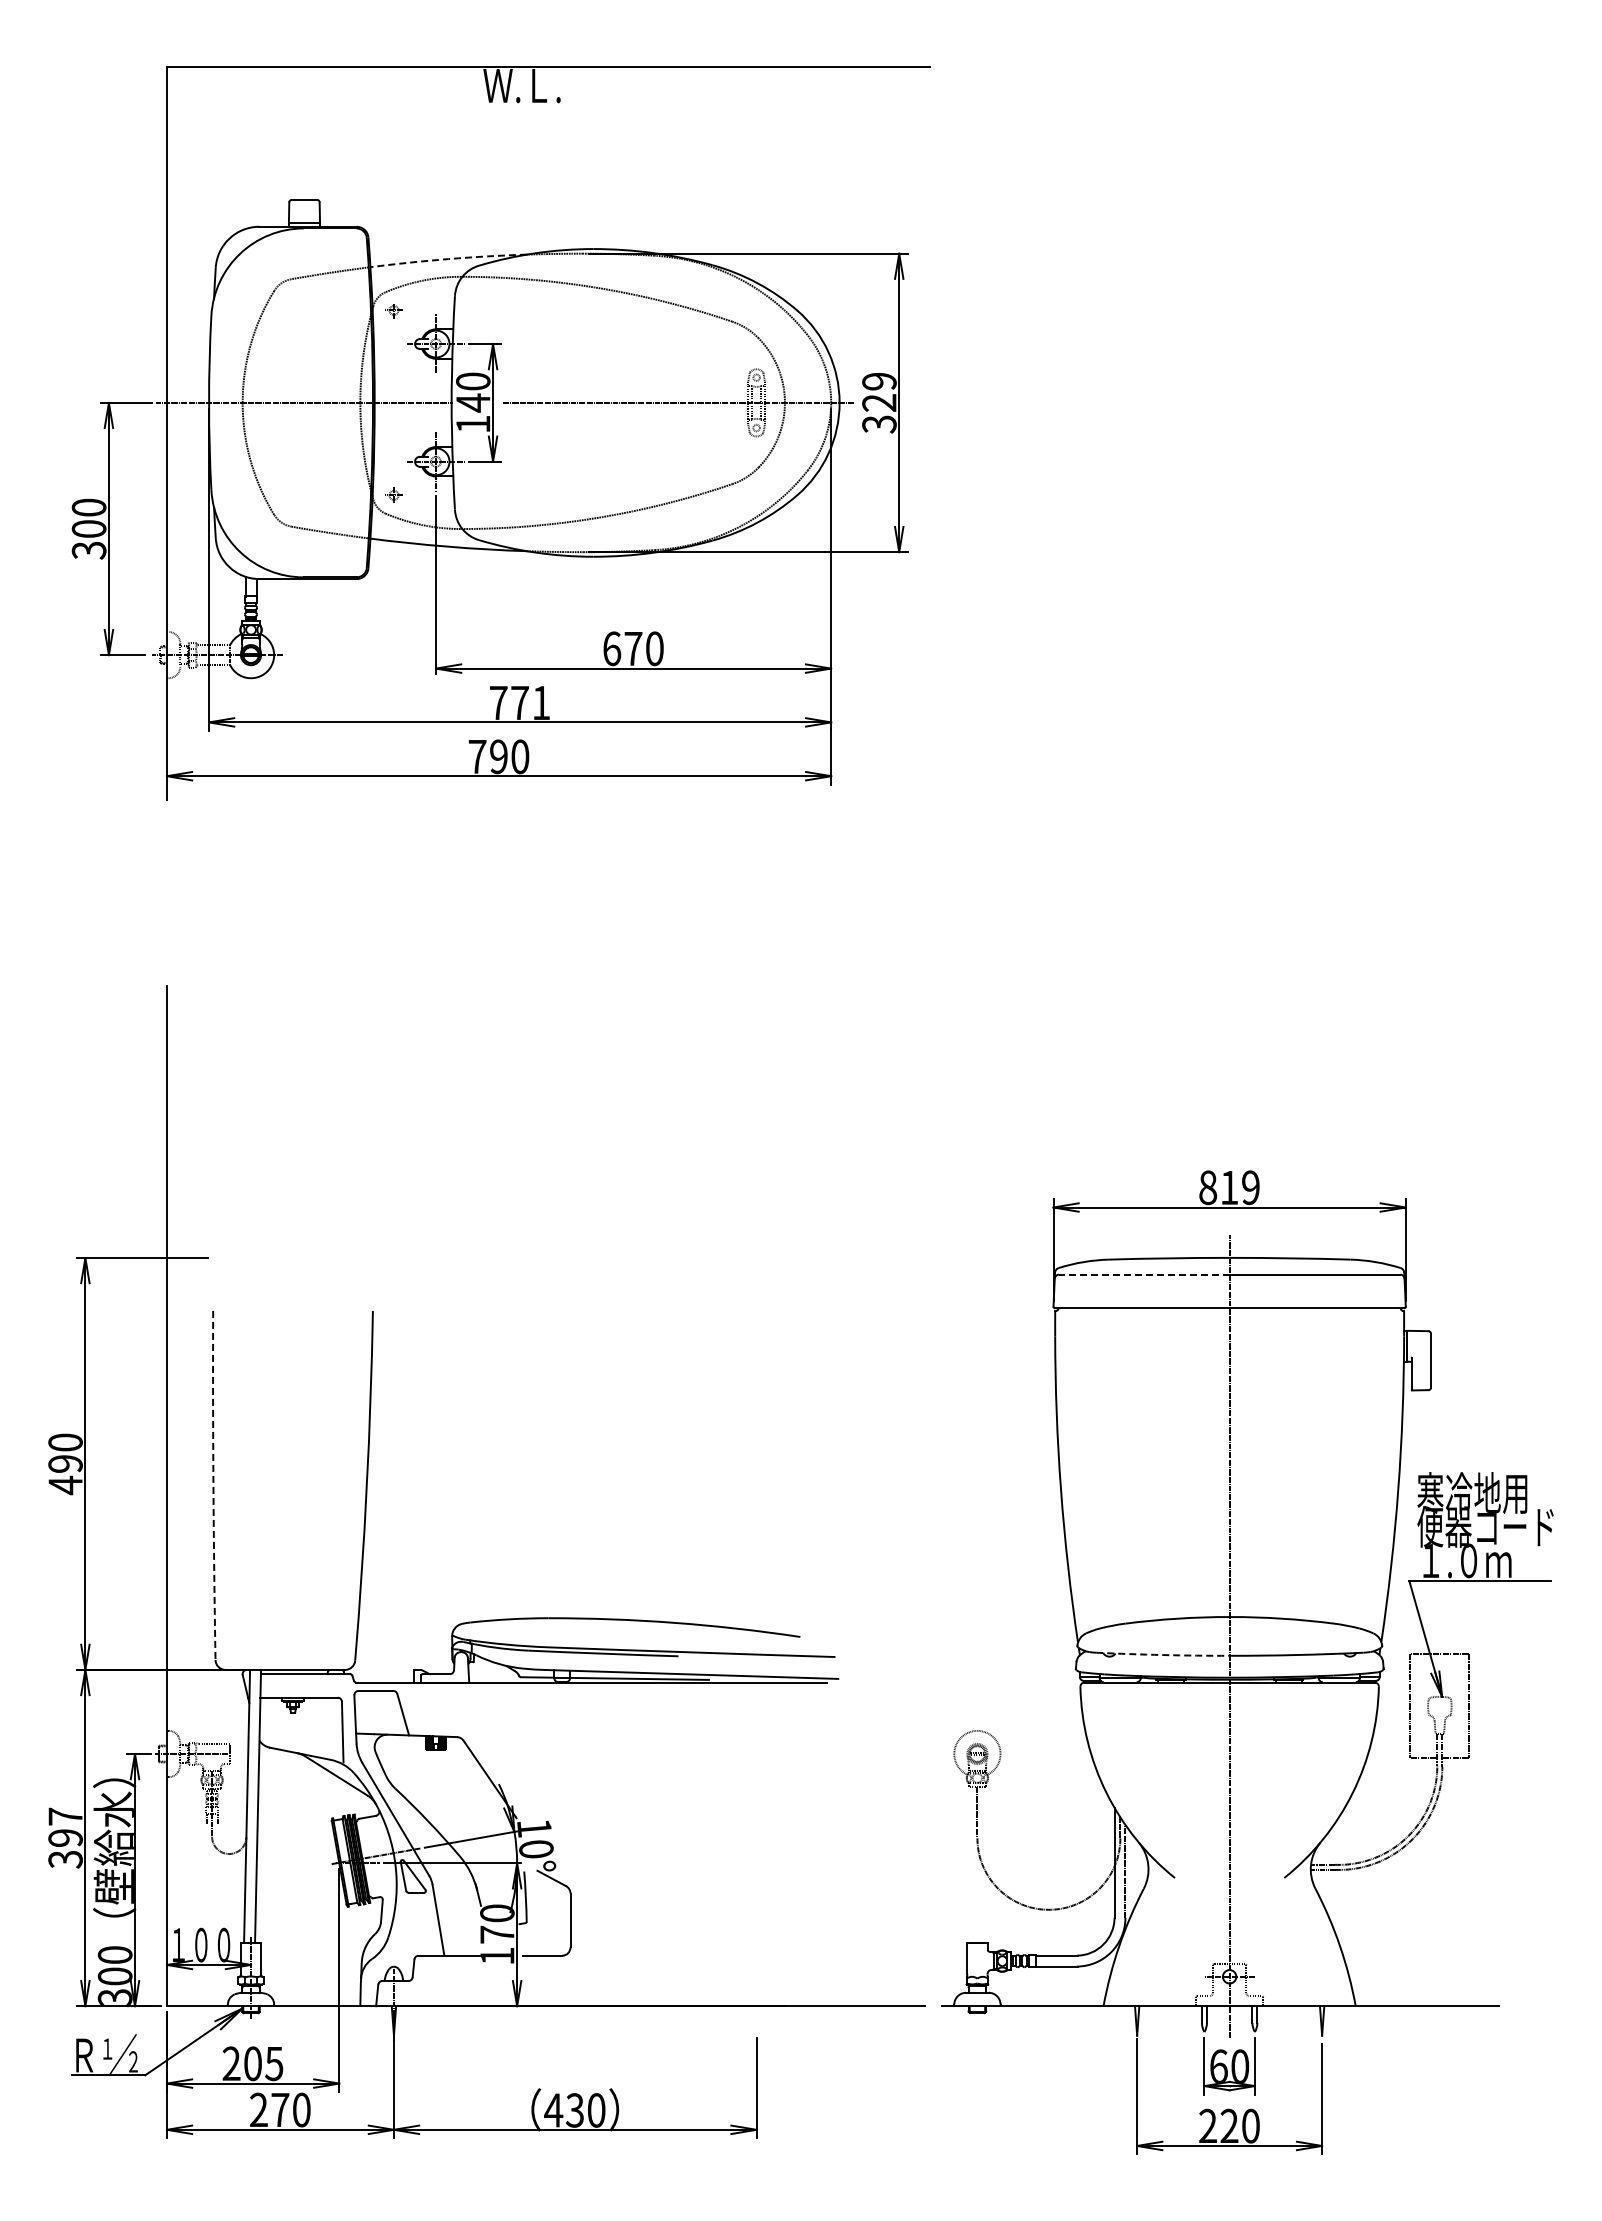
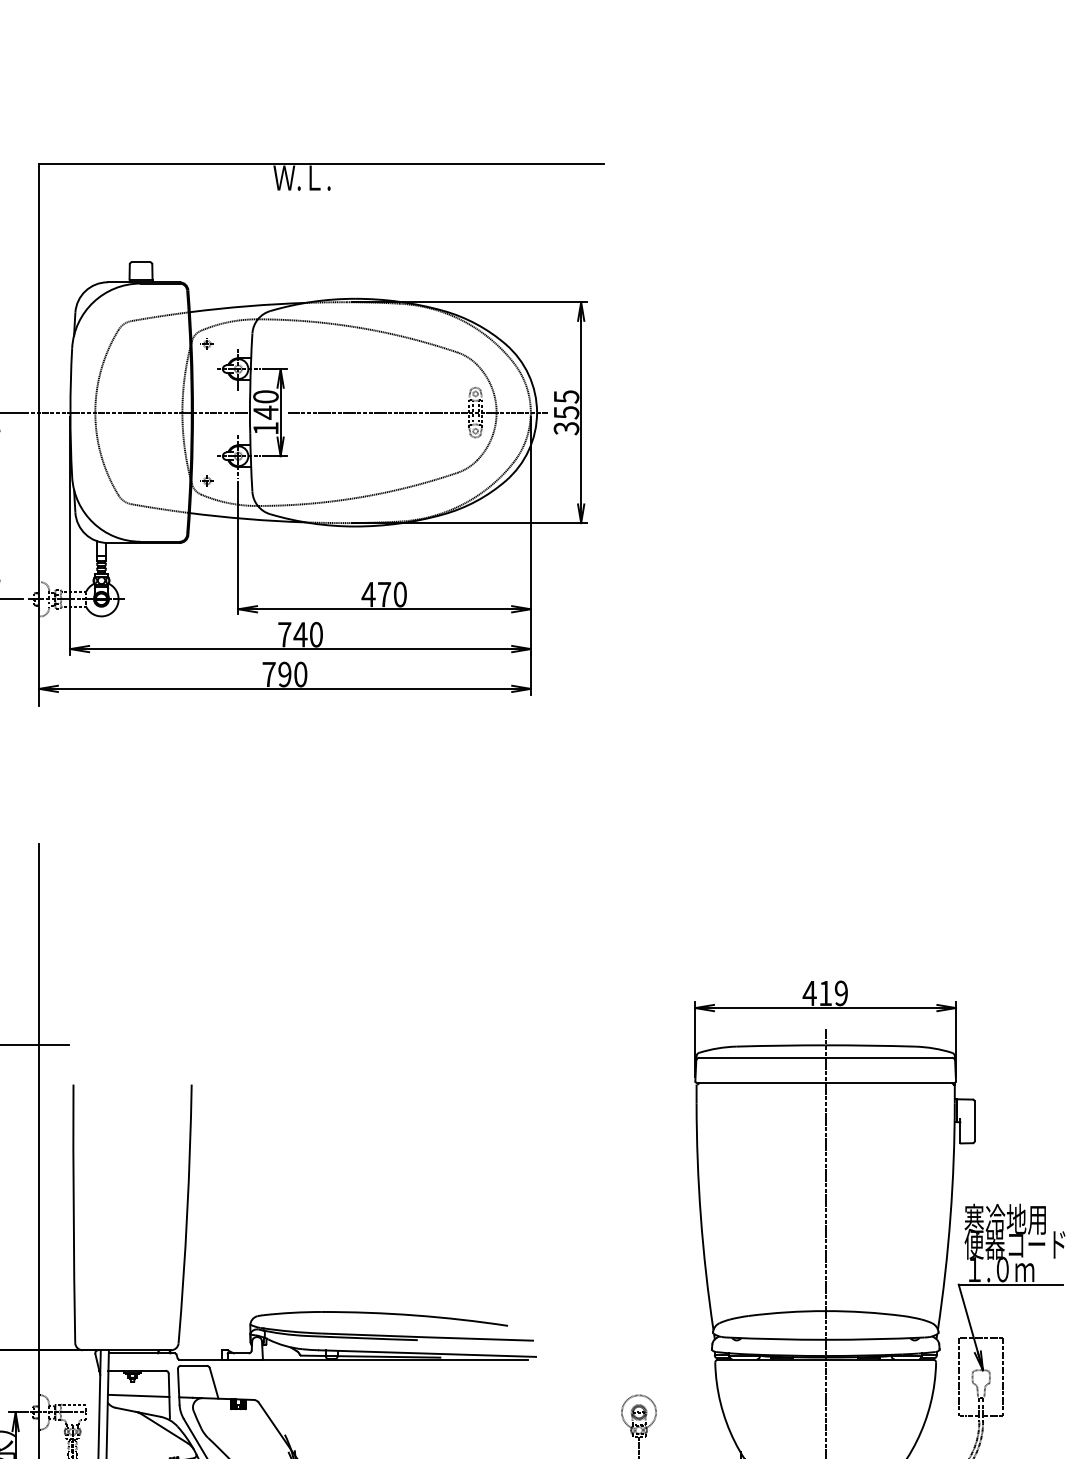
arc: (448, 259) -> (247, 306), dashed -> solid
text: (879, 392) -> (566, 404), 329 -> 355
text: (611, 648) -> (368, 594), 670 -> 470
text: (530, 702) -> (308, 634), 771 -> 740
text: (1207, 1187) -> (809, 993), 819 -> 419
line: (1143, 1274) -> (761, 1057), dashed -> solid
arc: (213, 1485) -> (73, 1213), dashed -> solid
arc: (1163, 1655) -> (776, 1339), dashed -> solid
line: (300, 1731) -> (138, 1395), added

